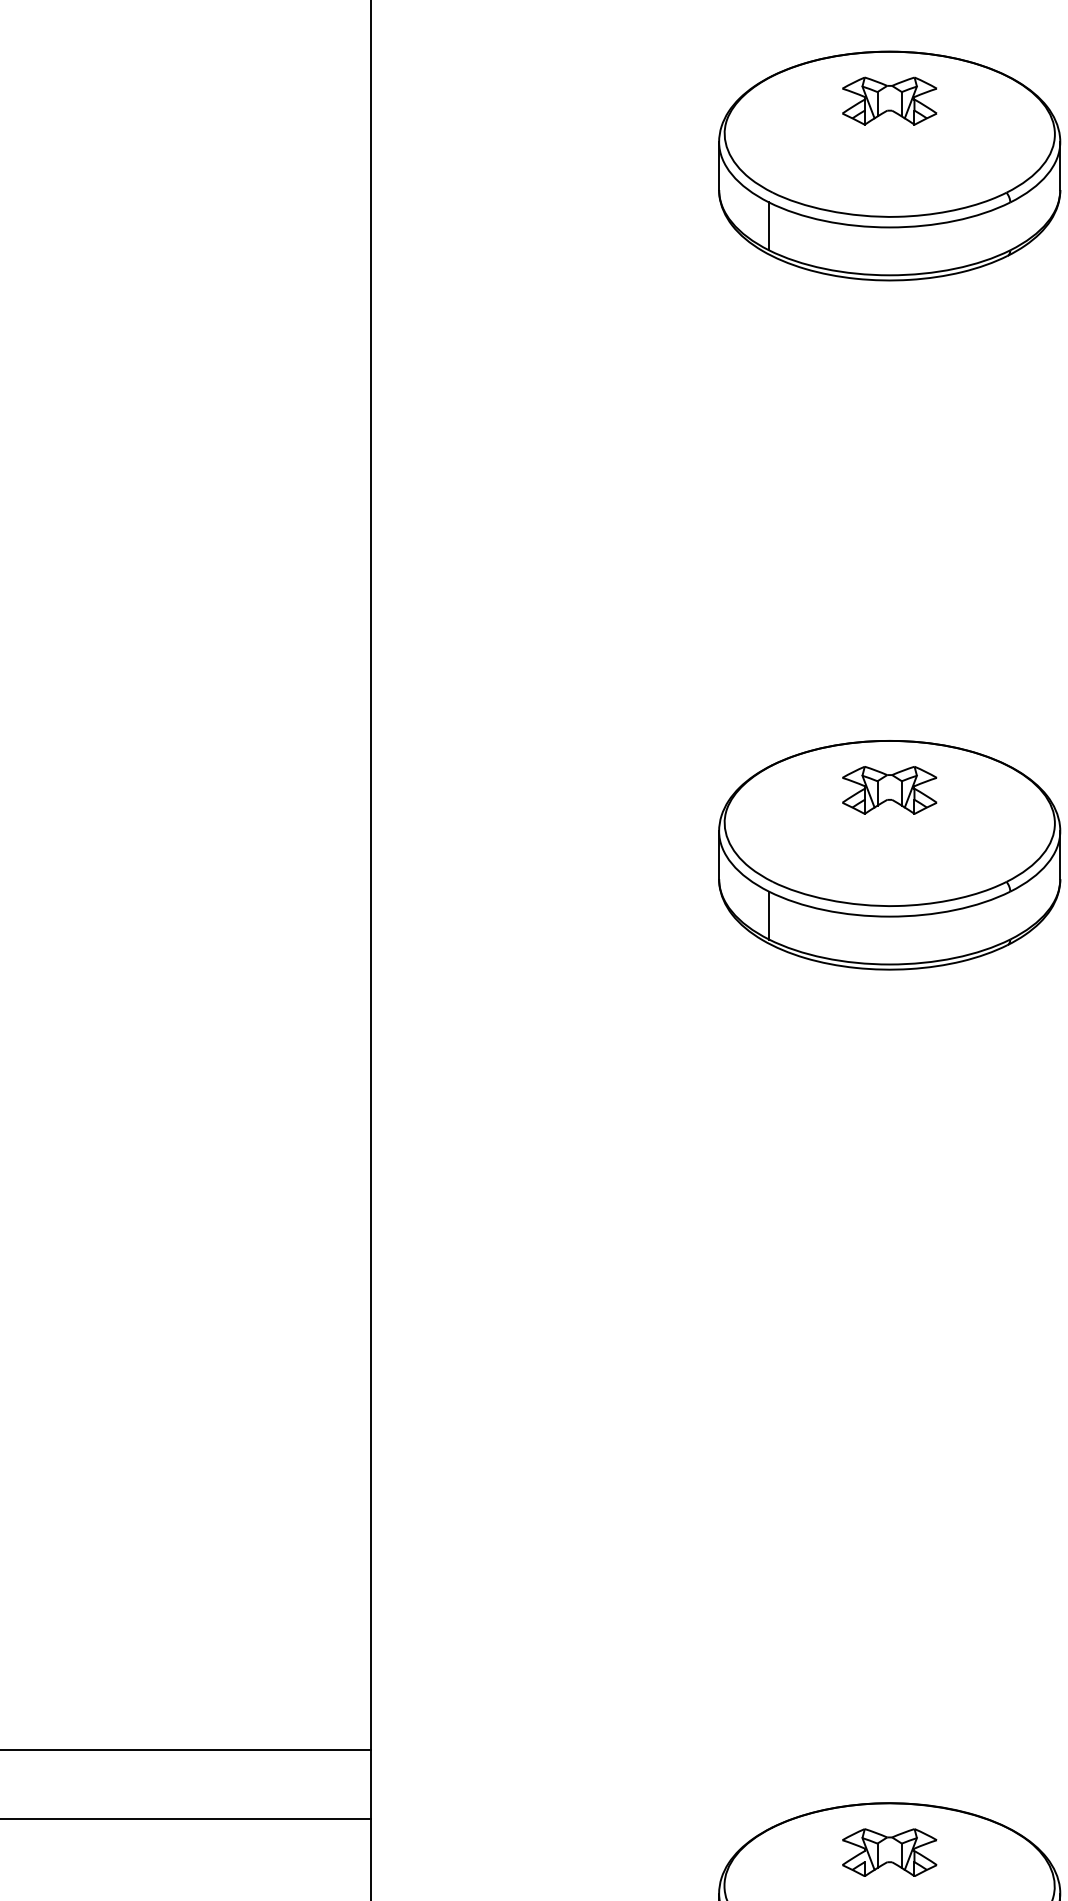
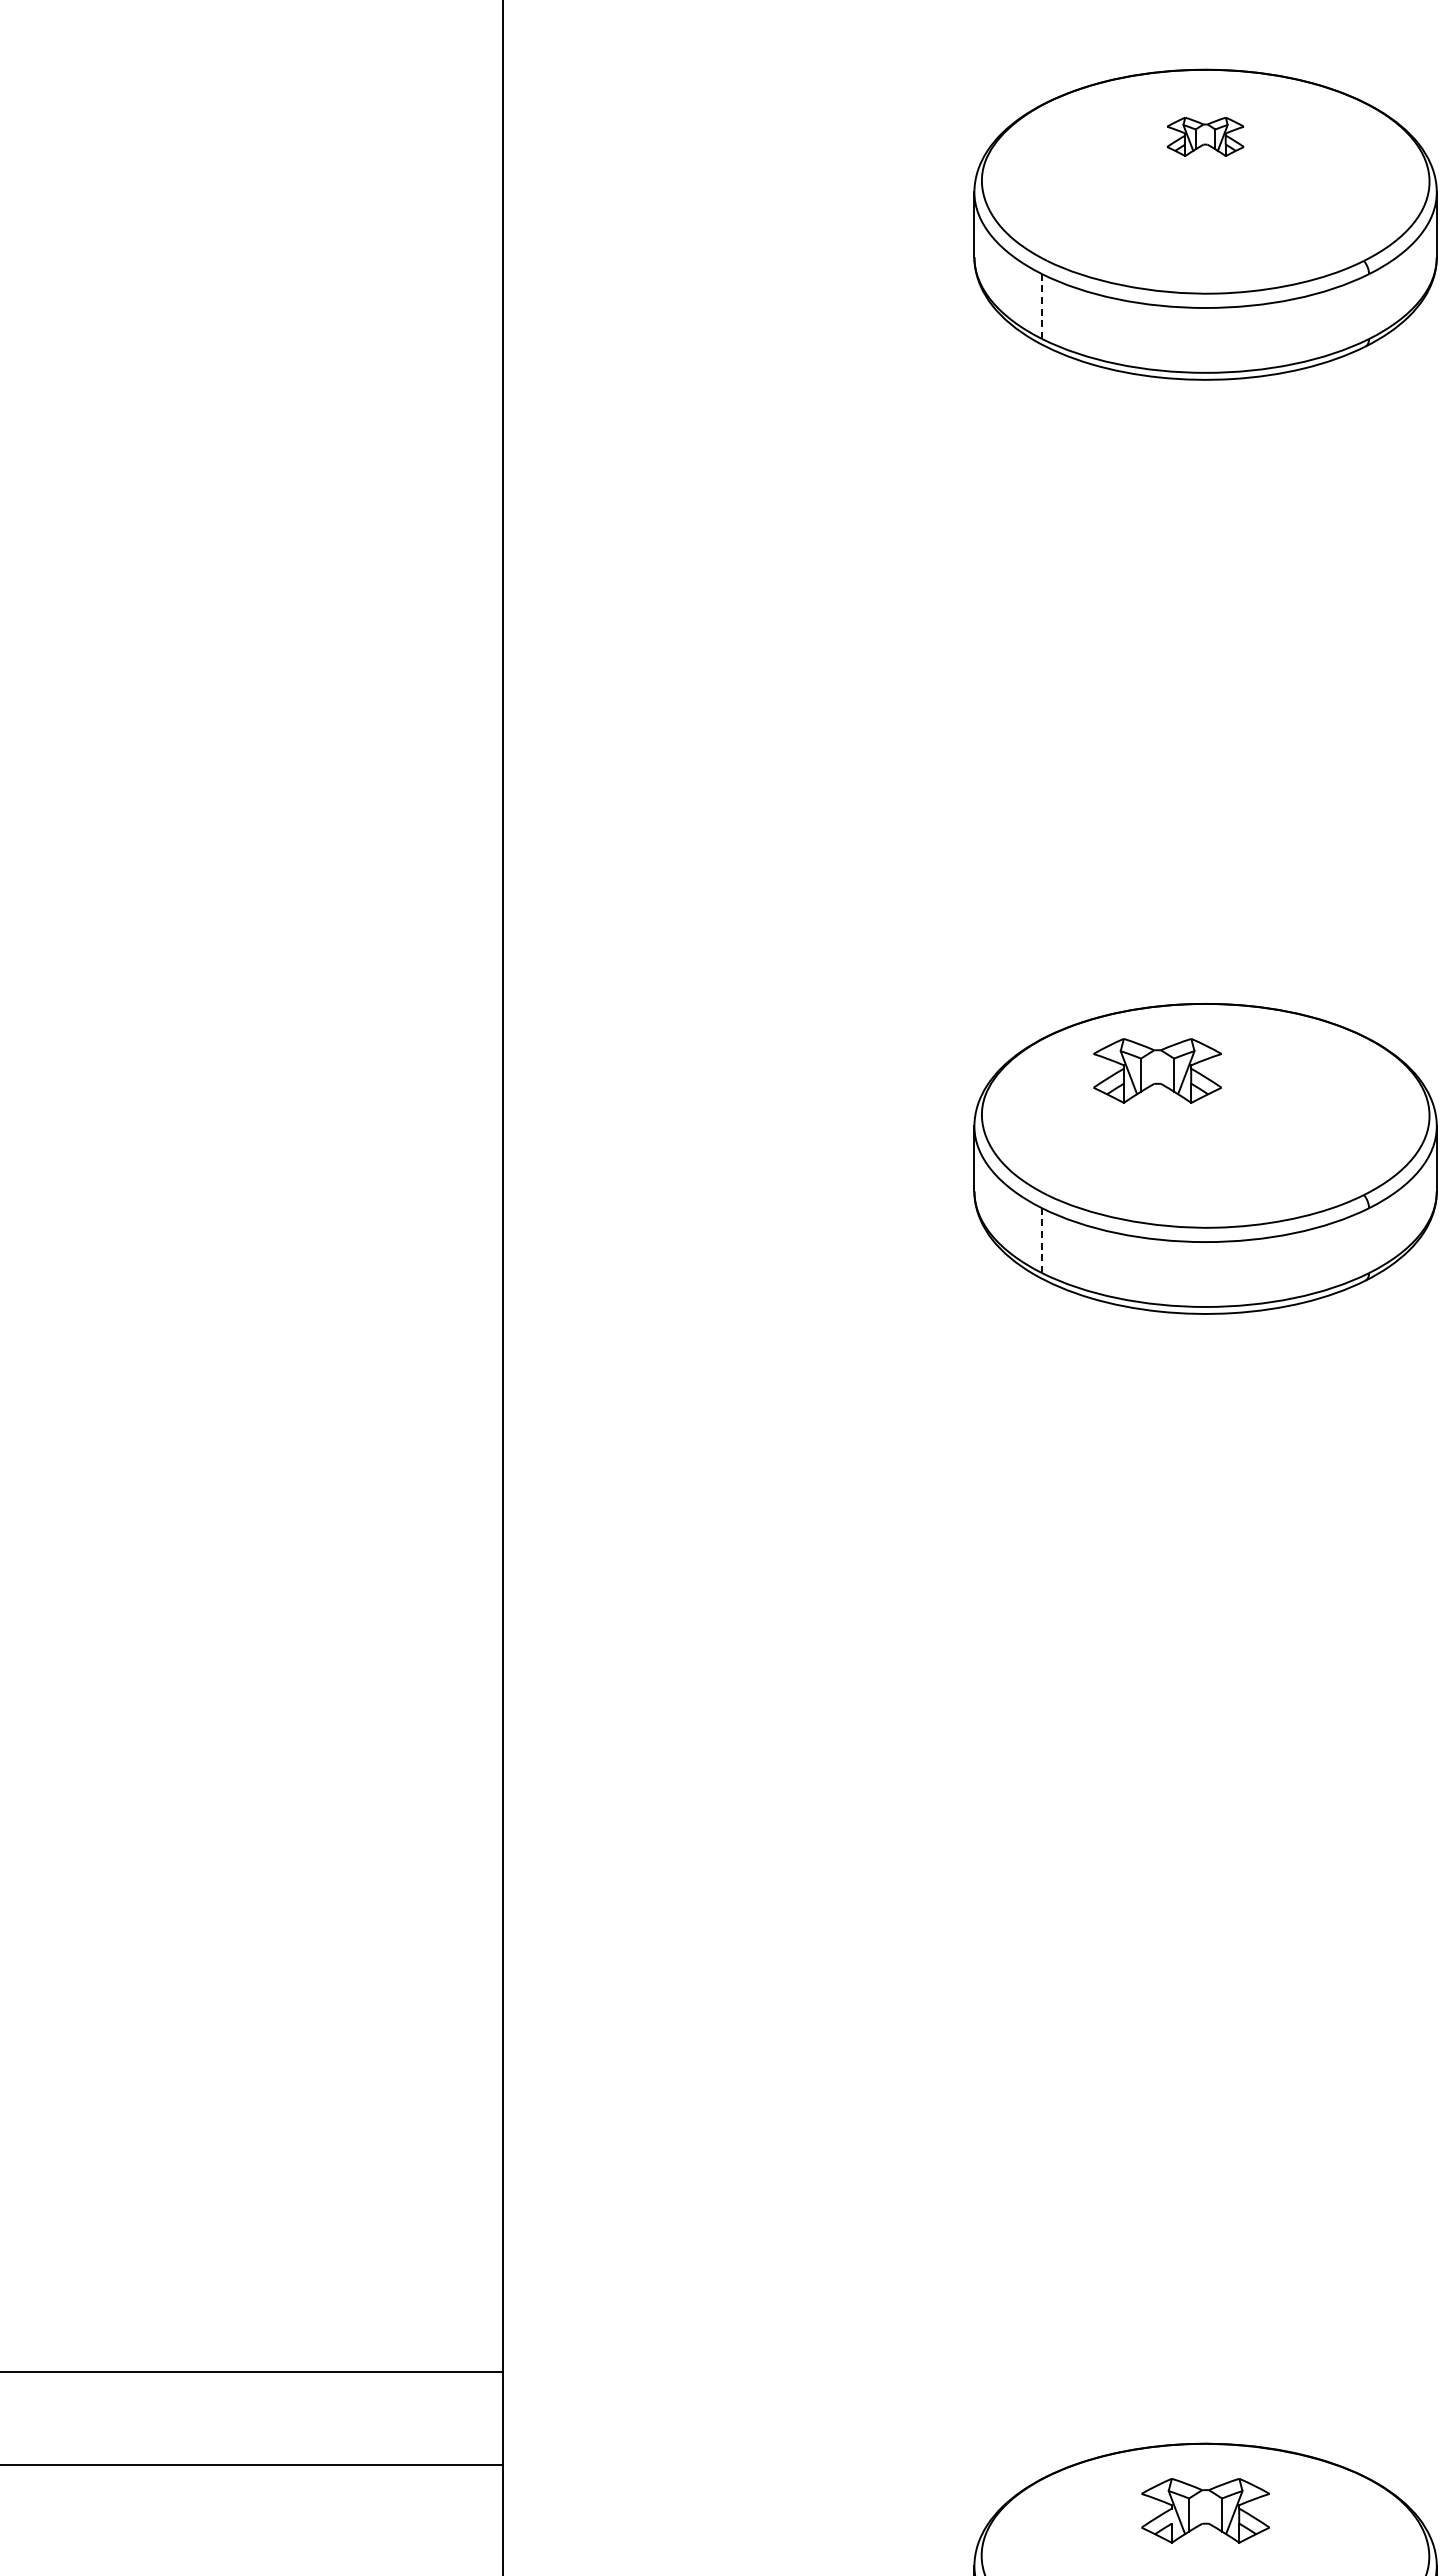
part: (889, 100) -> (1205, 136), size x0.6
line: (769, 226) -> (1042, 306), solid -> dashed
part: (889, 790) -> (1157, 1070), moved
line: (769, 915) -> (1042, 1240), solid -> dashed

